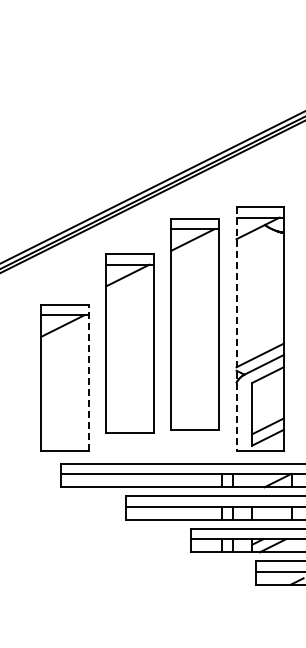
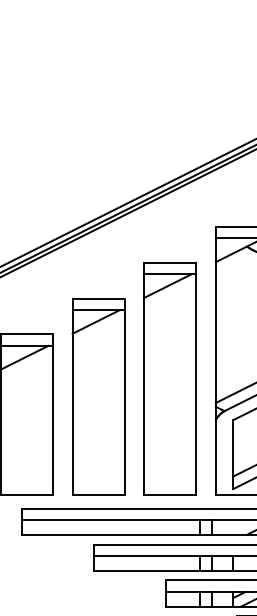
part: (194, 324) -> (169, 379), moved
line: (236, 329) -> (215, 361), dashed -> solid
part: (129, 343) -> (98, 396), moved
line: (88, 377) -> (53, 414), dashed -> solid

